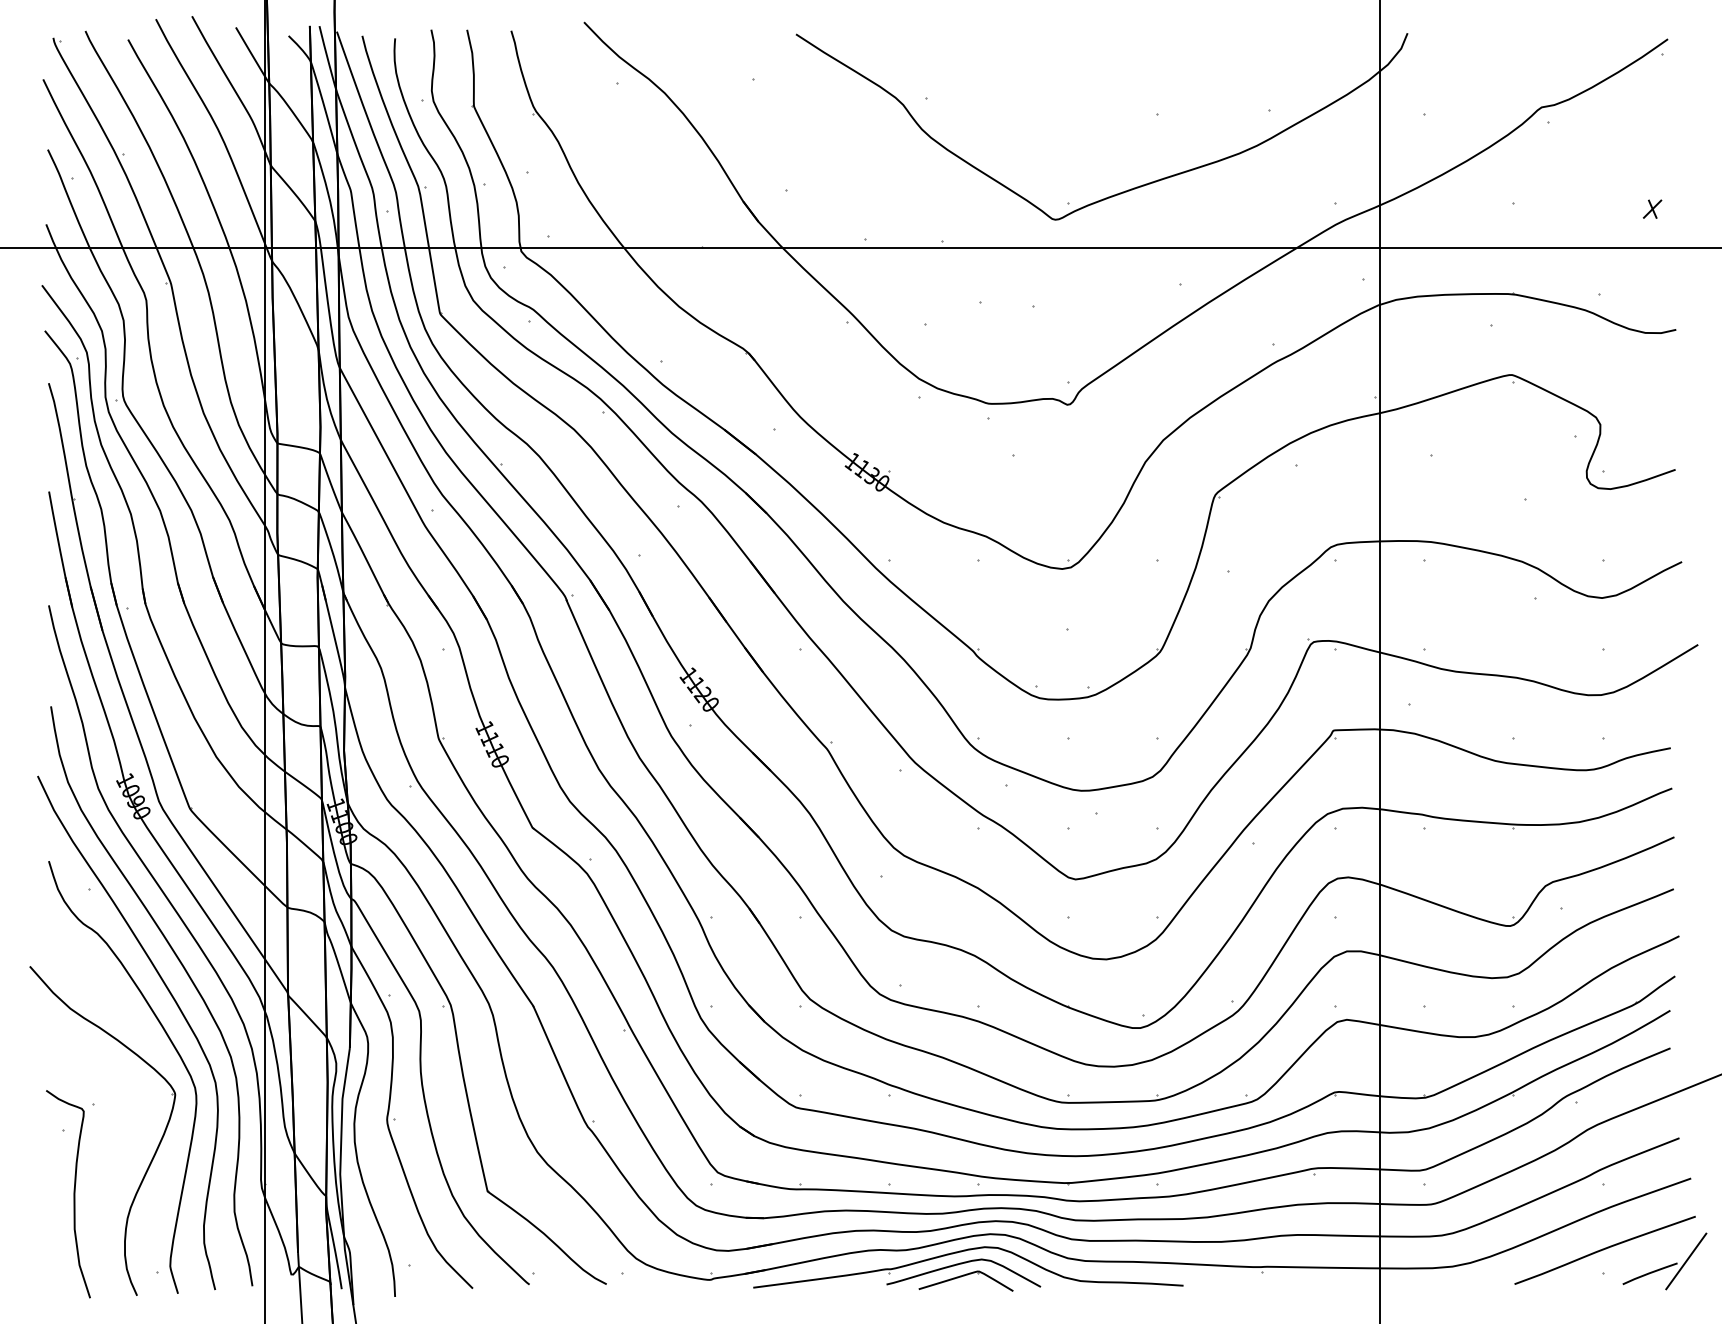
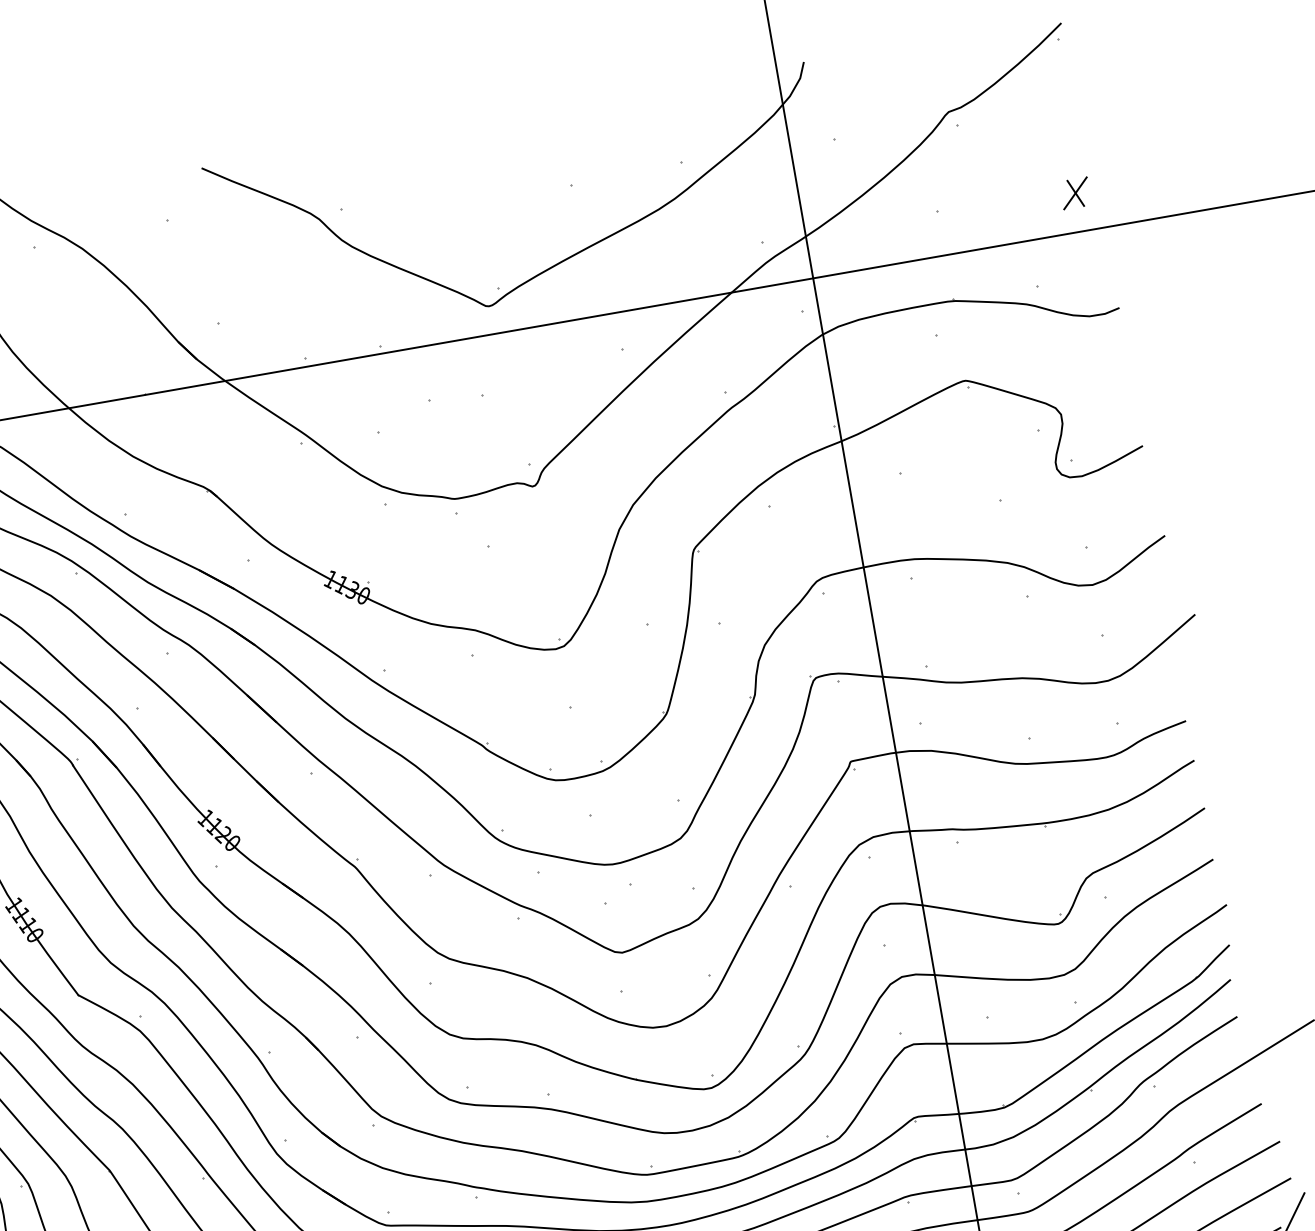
part: (1652, 208) -> (1075, 192), size x1.6

